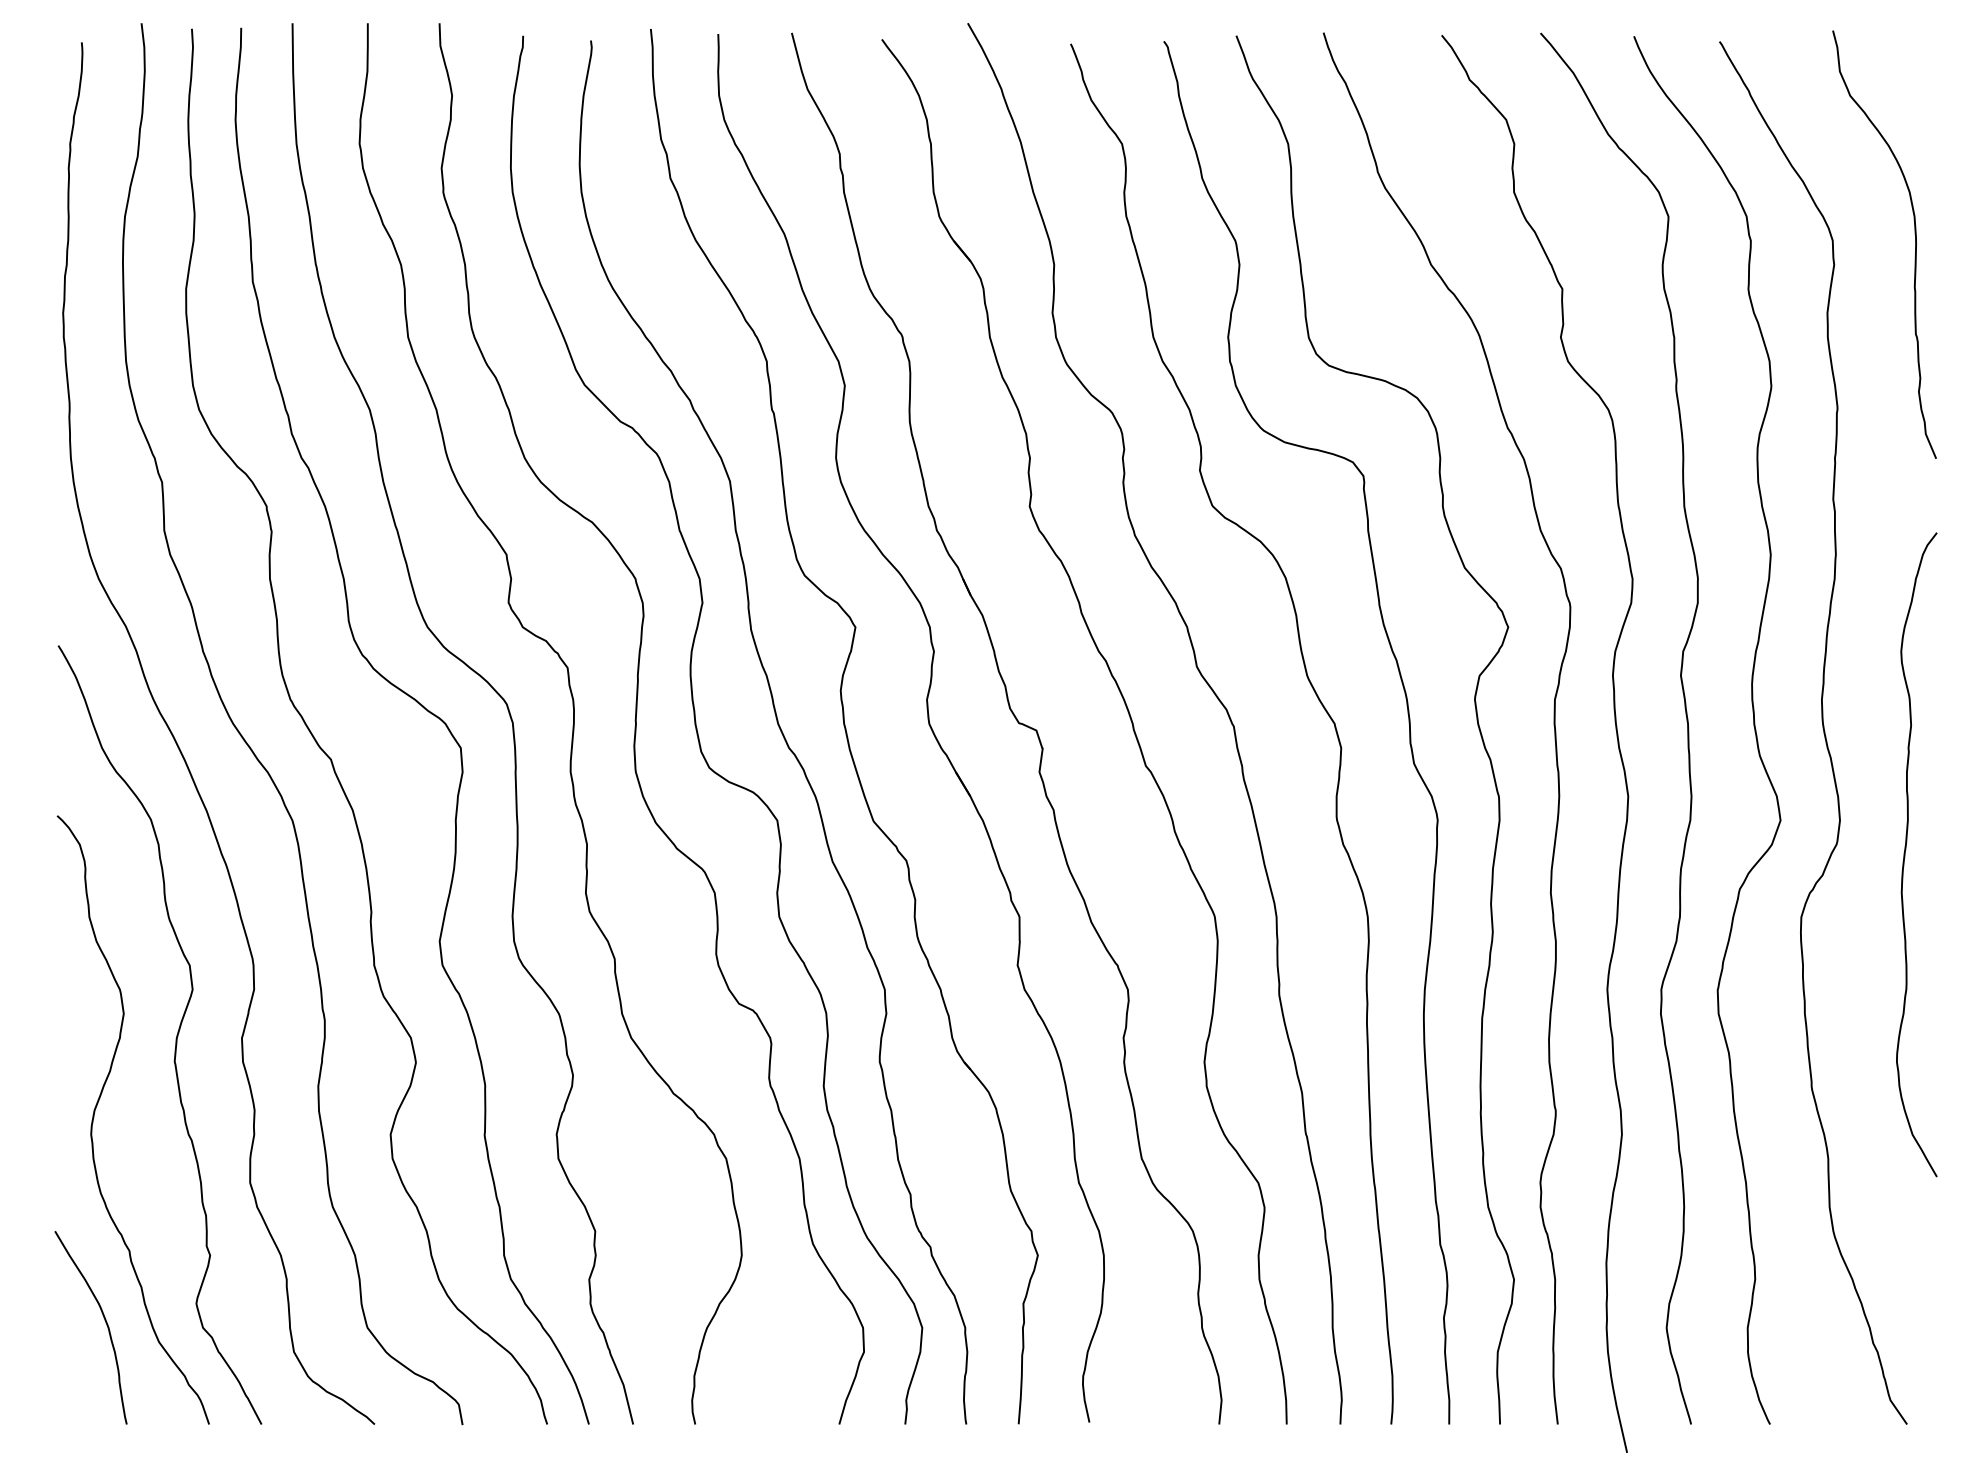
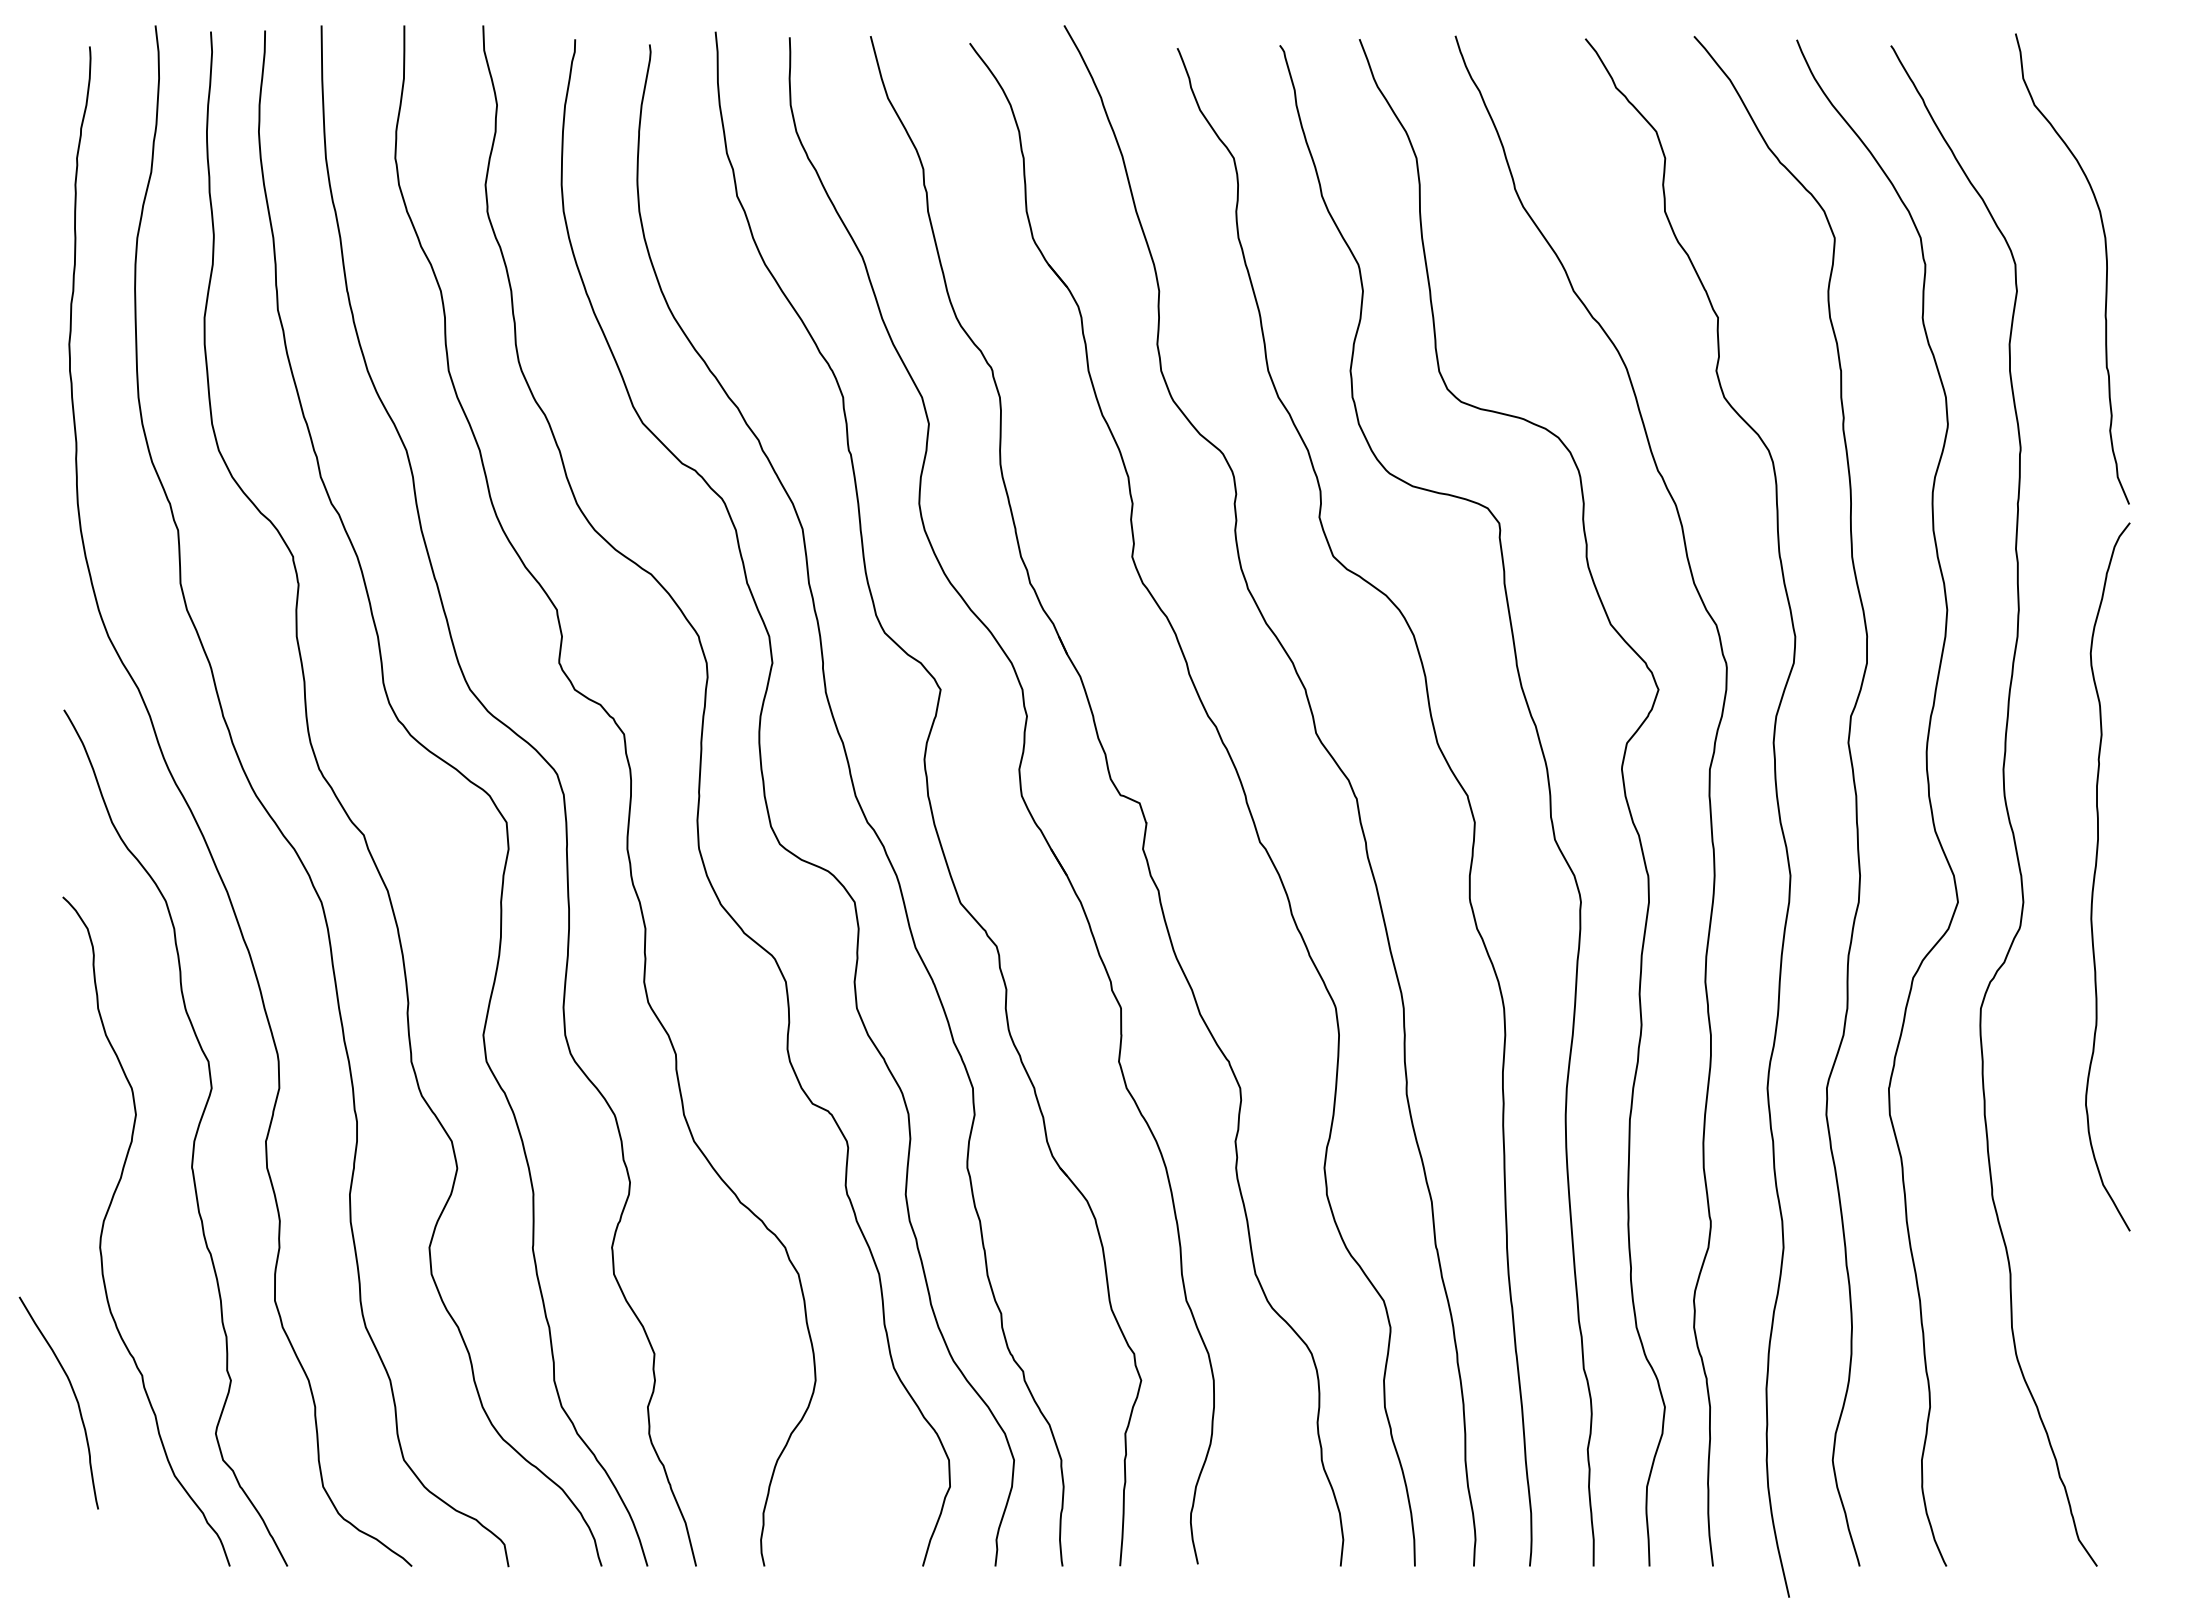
curve: (1905, 854) -> (2095, 876), moved
curve: (104, 1319) -> (73, 1394), moved

